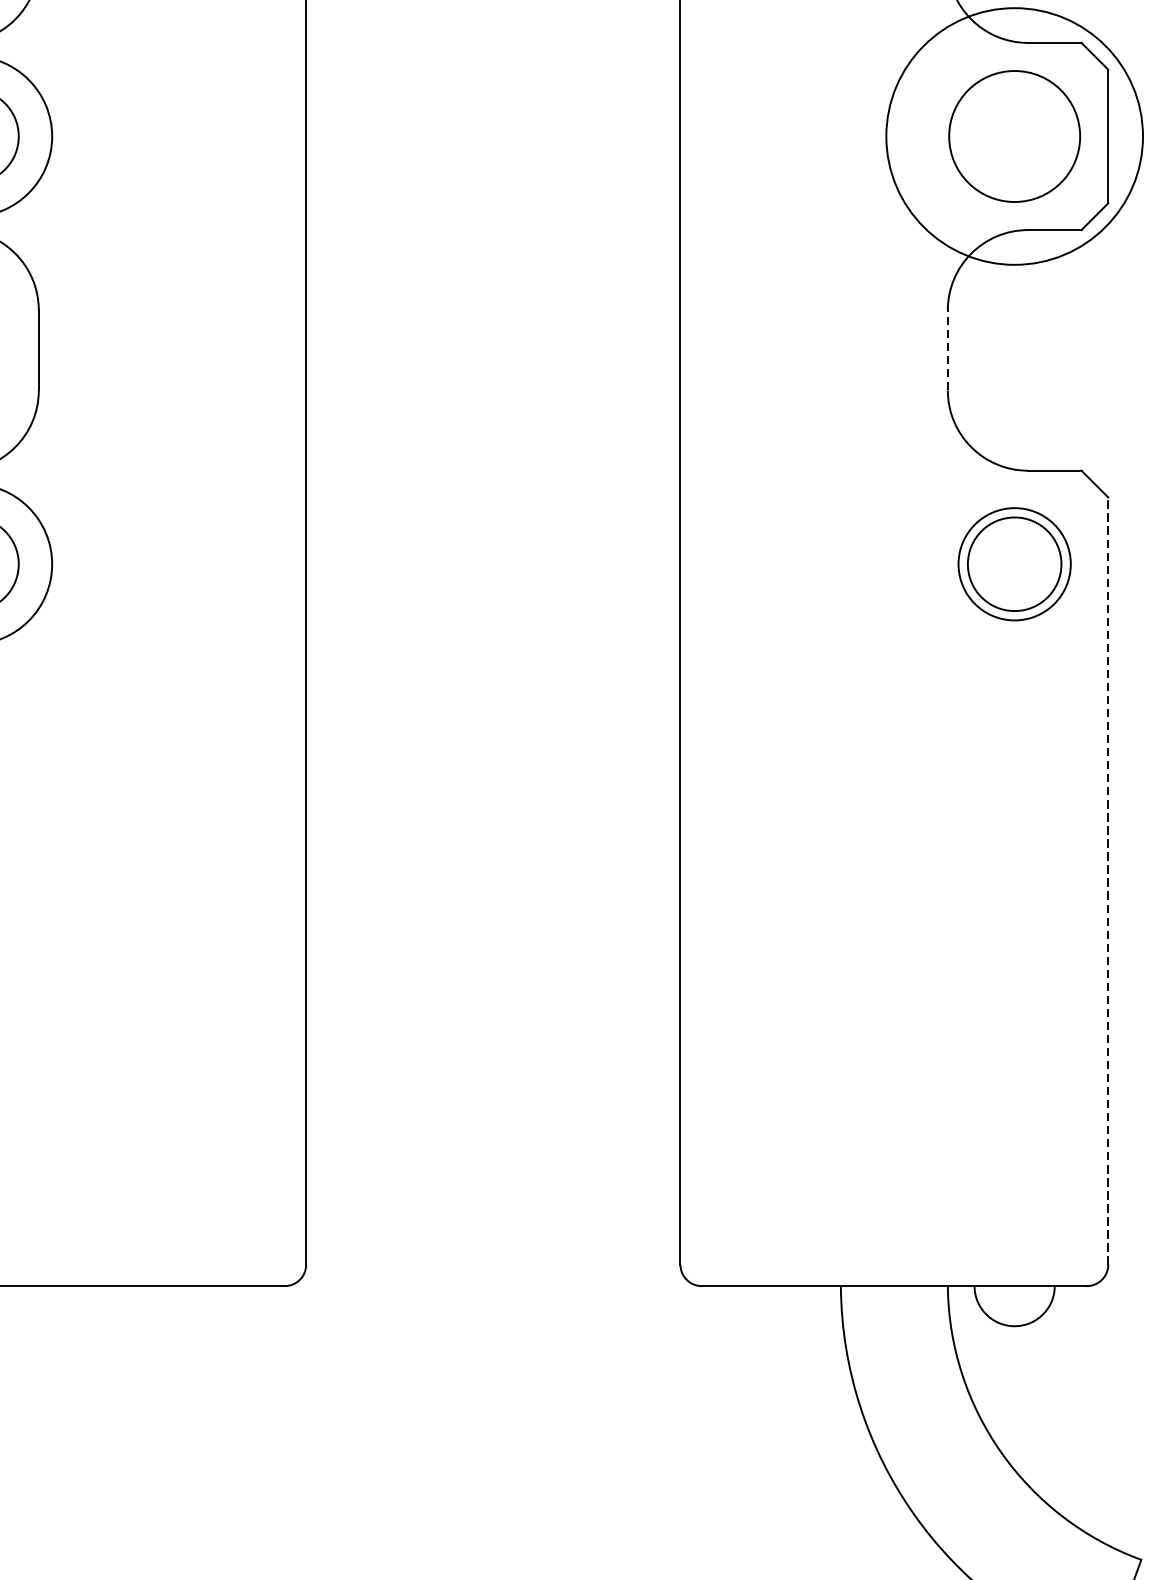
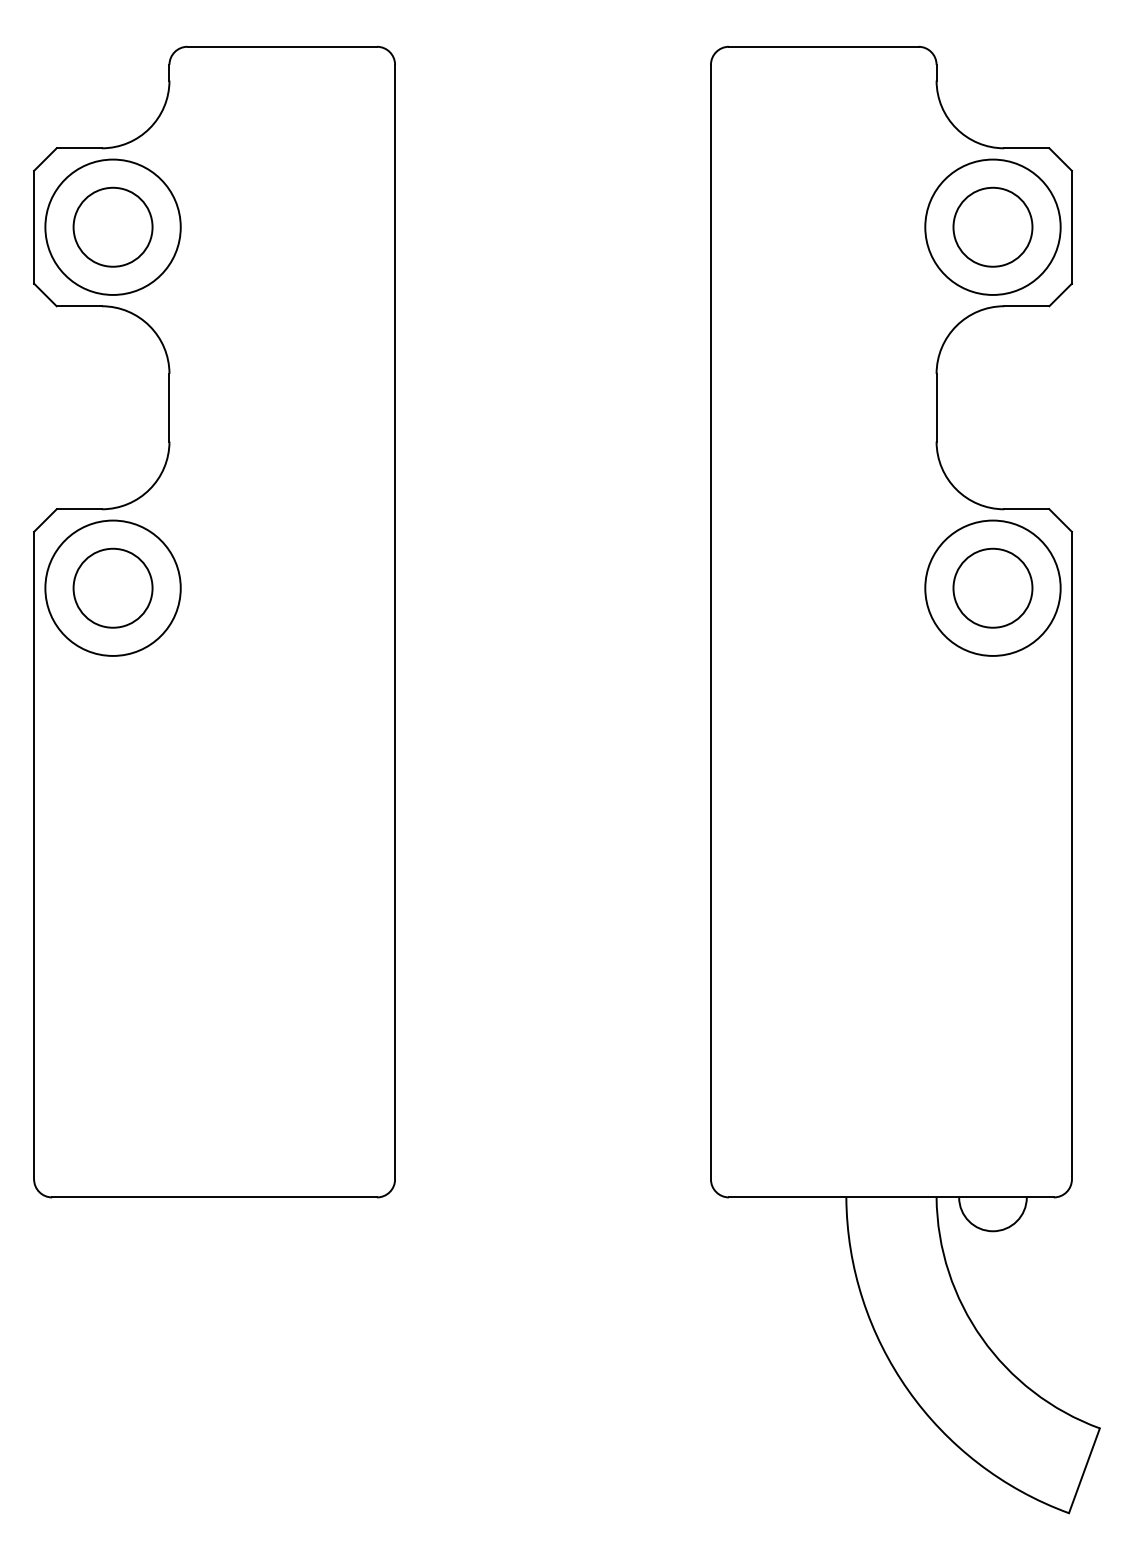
circle: (1014, 135) -> (992, 226), size x0.62
circle: (1014, 135) -> (992, 226), size x0.71
line: (947, 350) -> (936, 407), dashed -> solid
circle: (1014, 563) -> (992, 587), size x1.43
line: (1107, 880) -> (1071, 855), dashed -> solid

